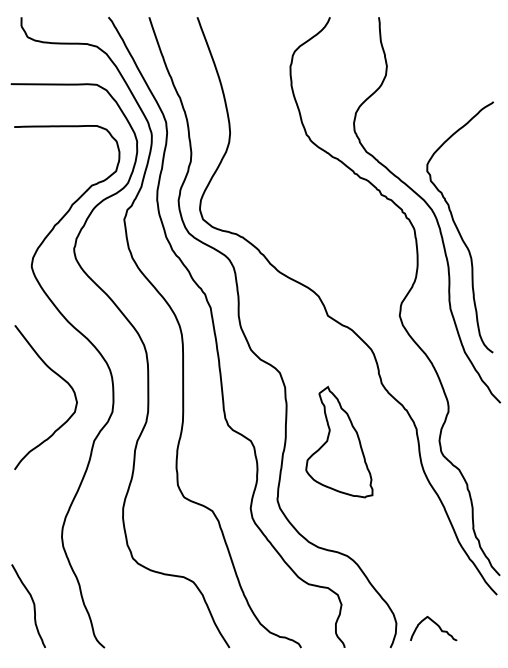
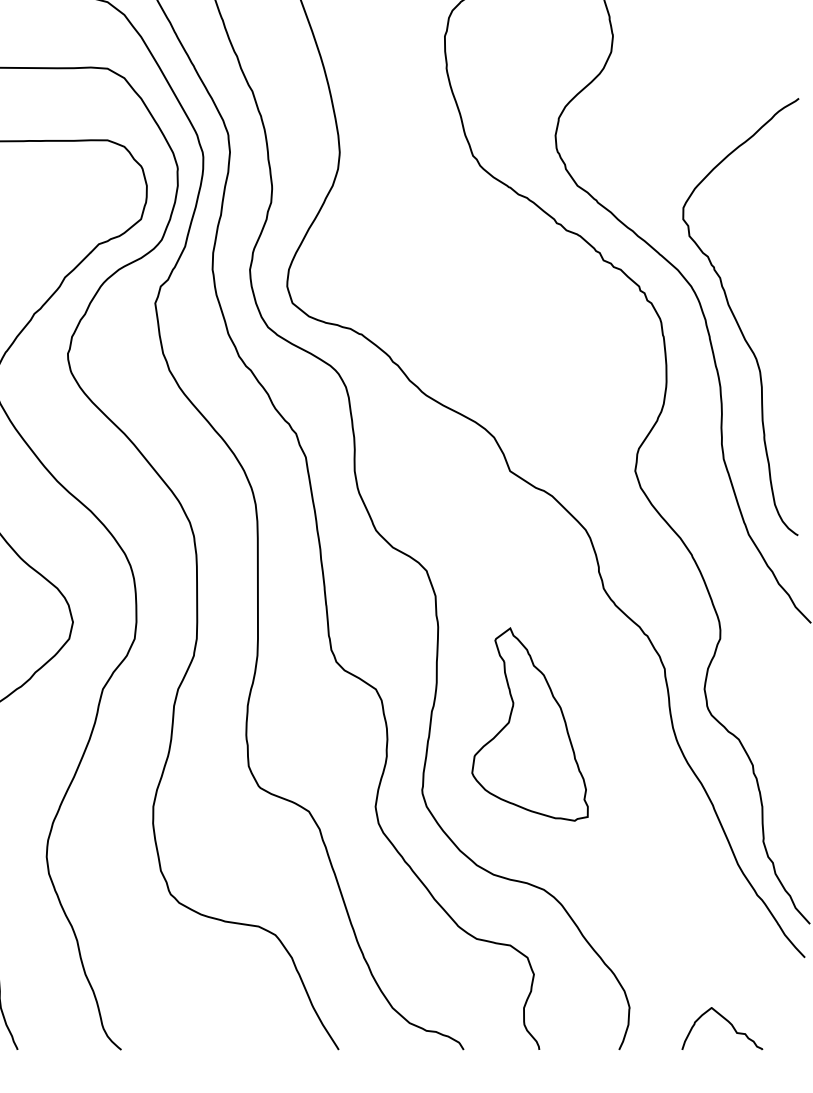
part: (339, 441) -> (530, 723), moved
curve: (436, 625) -> (727, 1023), moved

